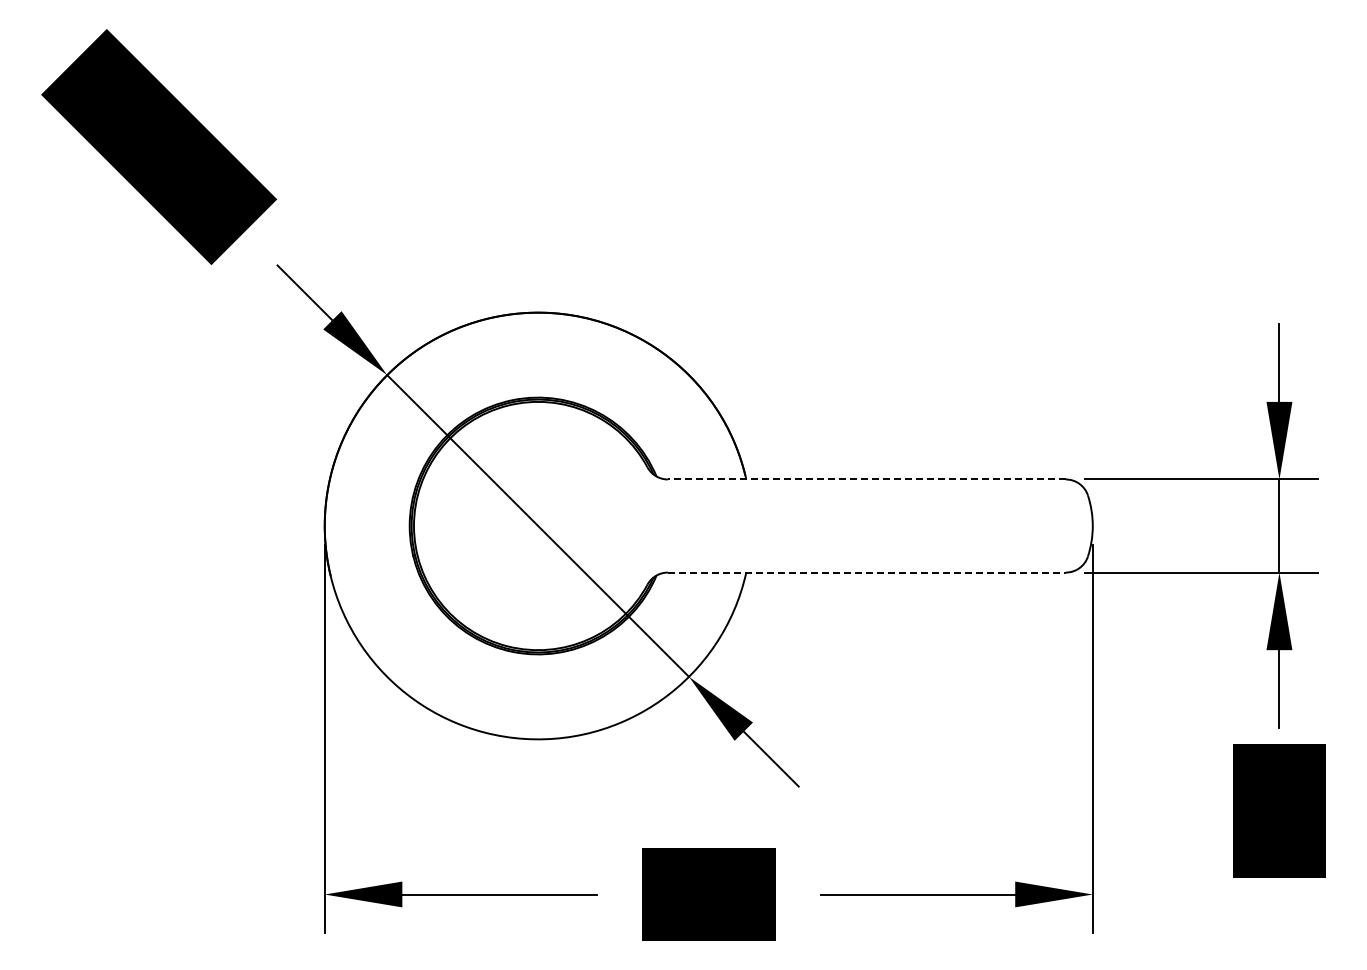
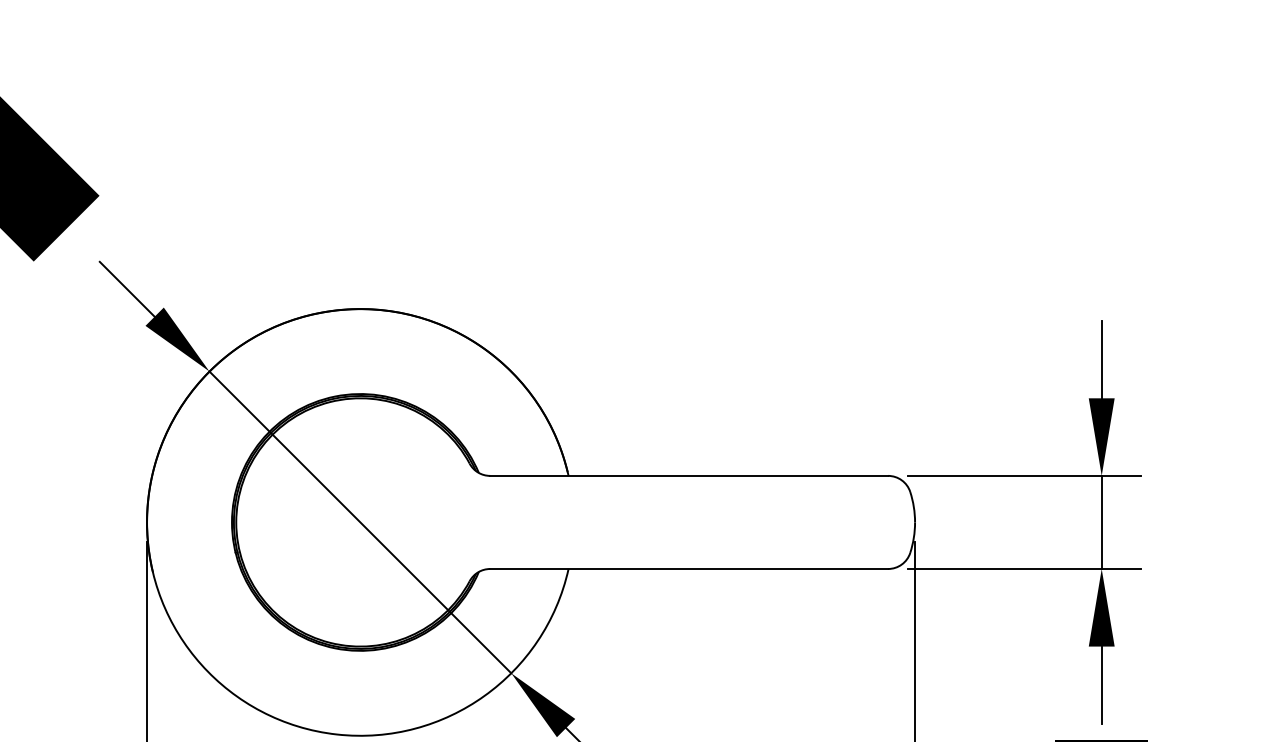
line: (866, 479) -> (688, 475), dashed -> solid
line: (866, 572) -> (688, 568), dashed -> solid

